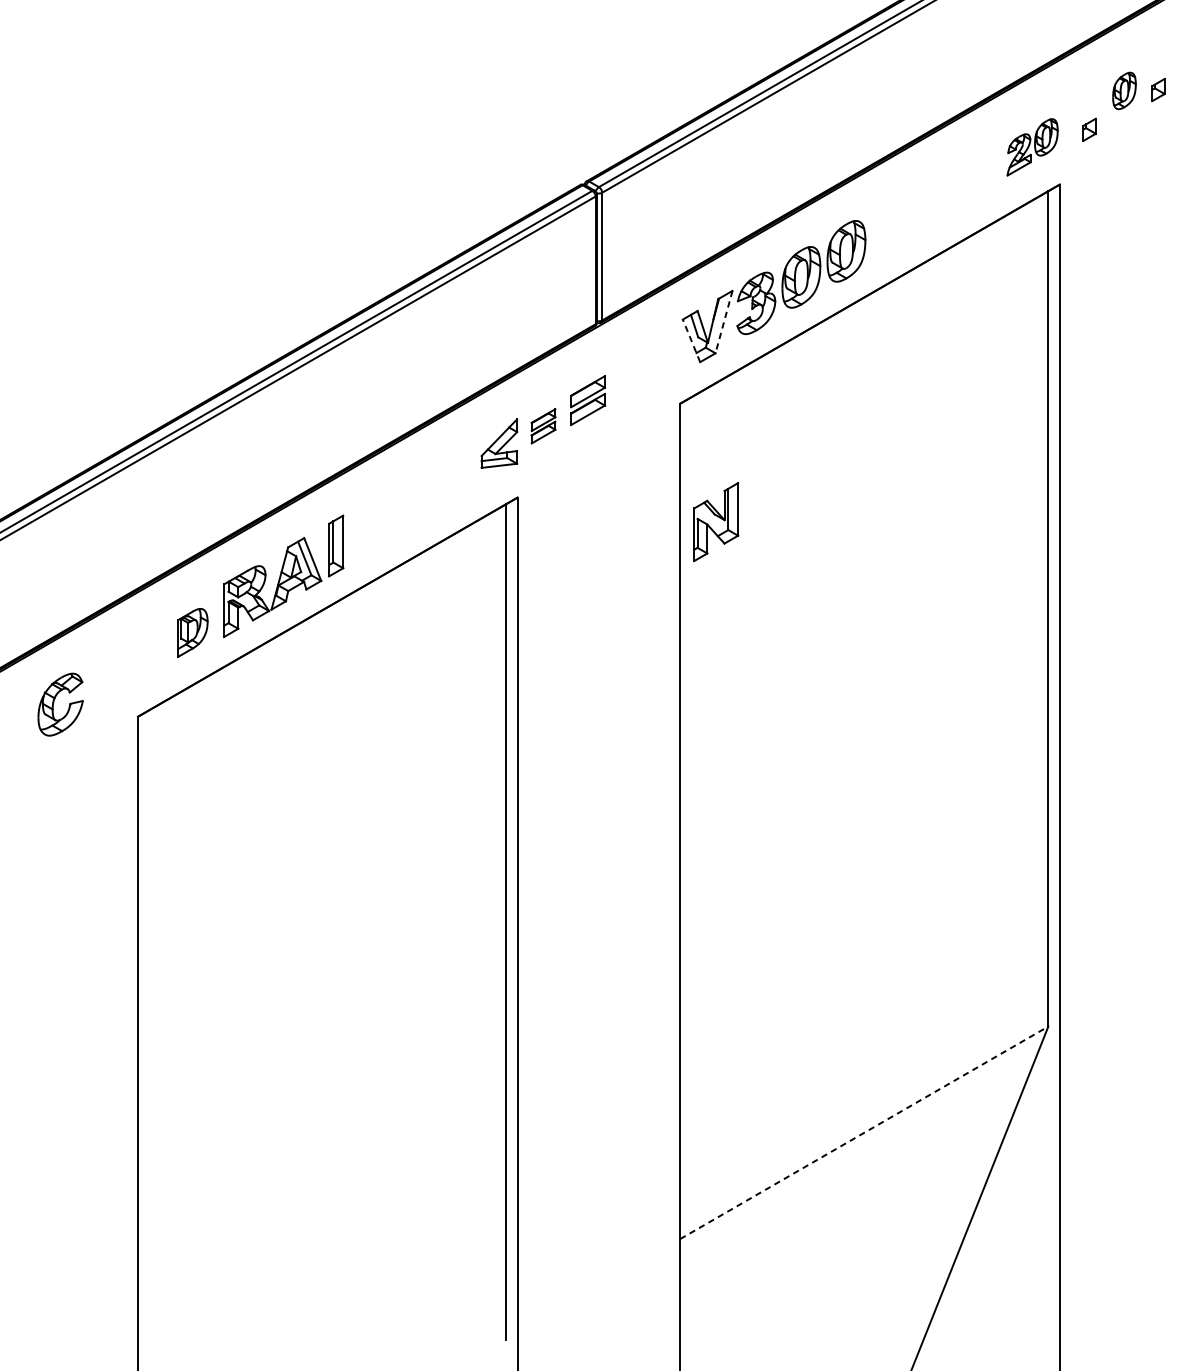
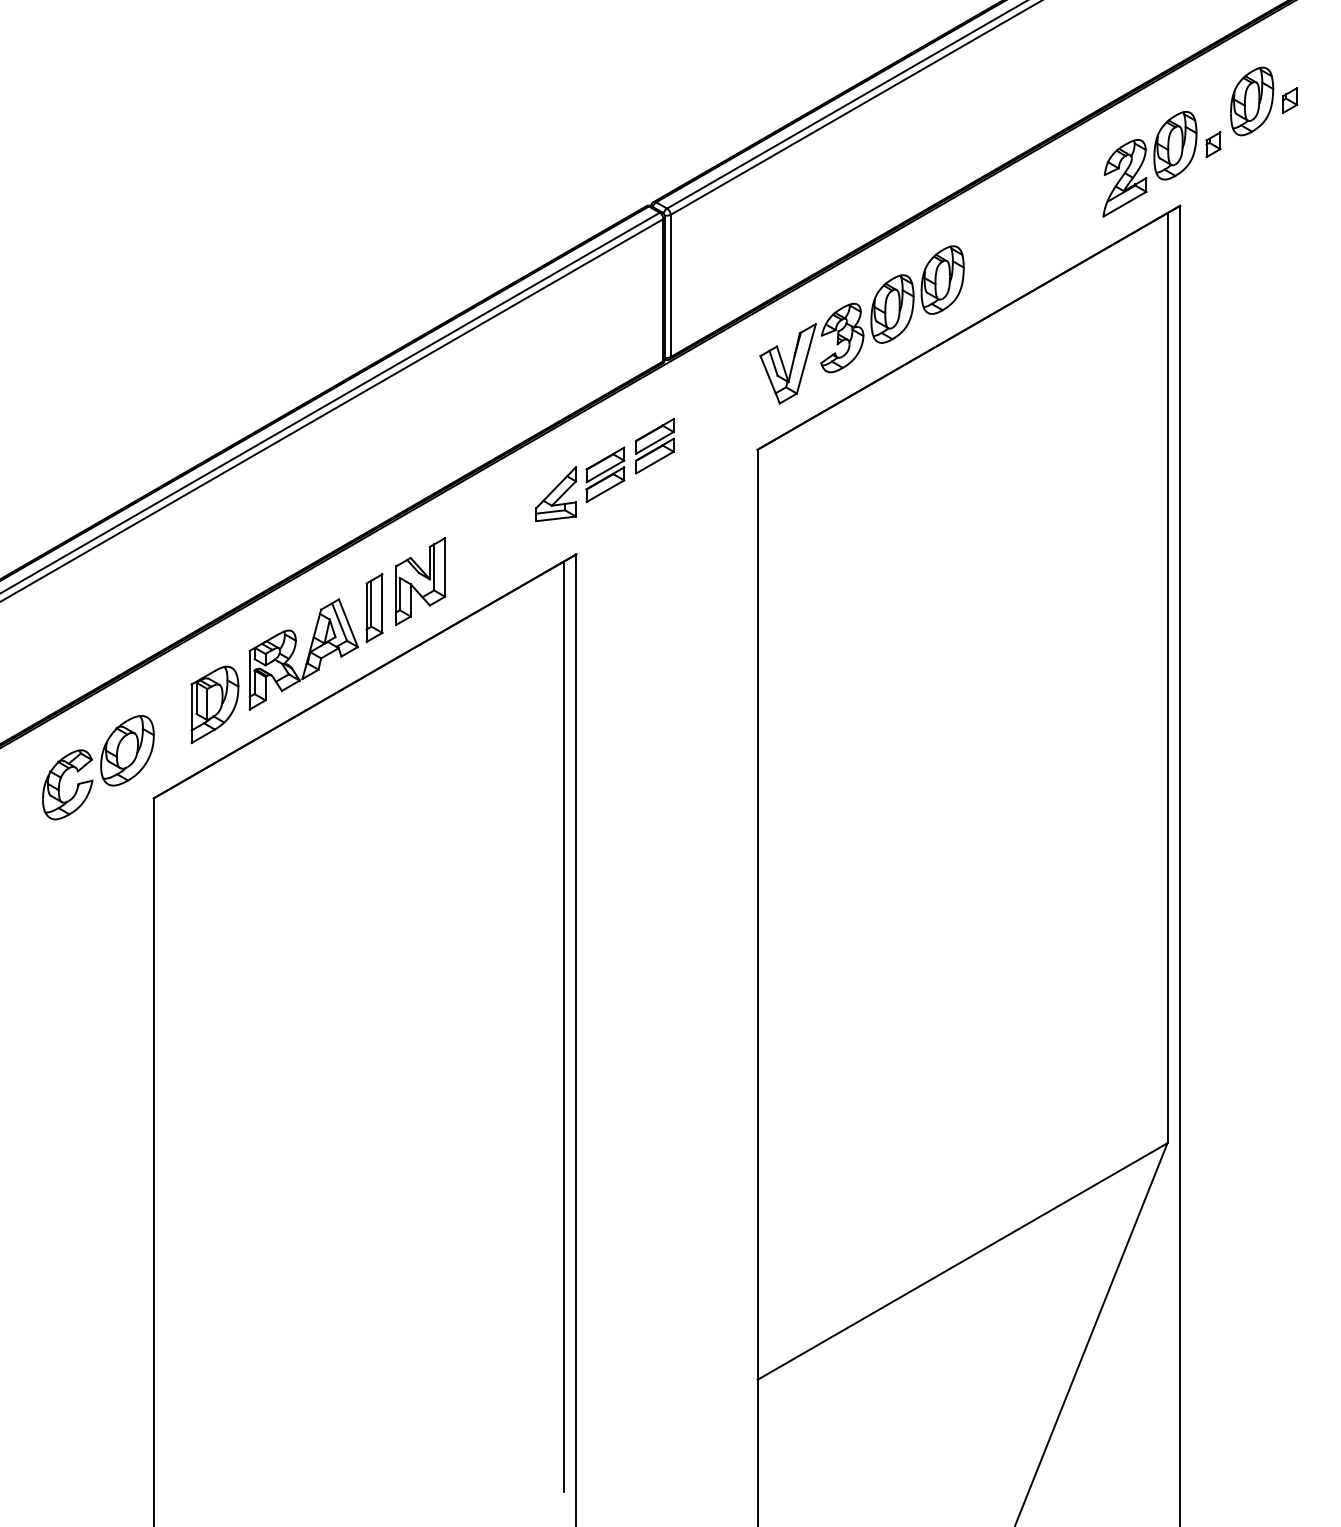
part: (1124, 90) -> (1252, 101), size x1.67
part: (1032, 147) -> (1149, 164), size x1.67
line: (724, 322) -> (806, 359), dashed -> solid
line: (691, 340) -> (770, 379), dashed -> solid
part: (543, 425) -> (605, 474), size x1.43
part: (716, 522) -> (420, 581), moved
part: (192, 632) -> (214, 704), size x1.43
part: (114, 673) -> (127, 750), added
line: (864, 1132) -> (962, 1261), dashed -> solid

